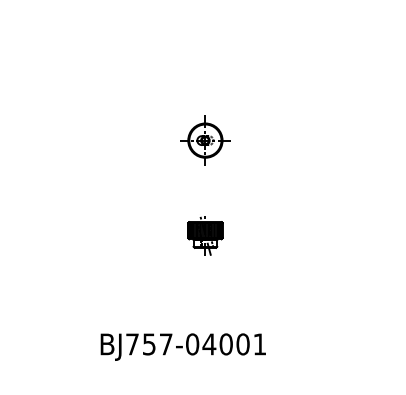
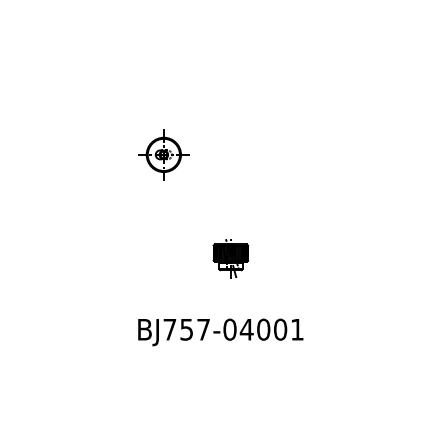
part: (205, 140) -> (163, 154), moved
part: (205, 236) -> (230, 258), moved

